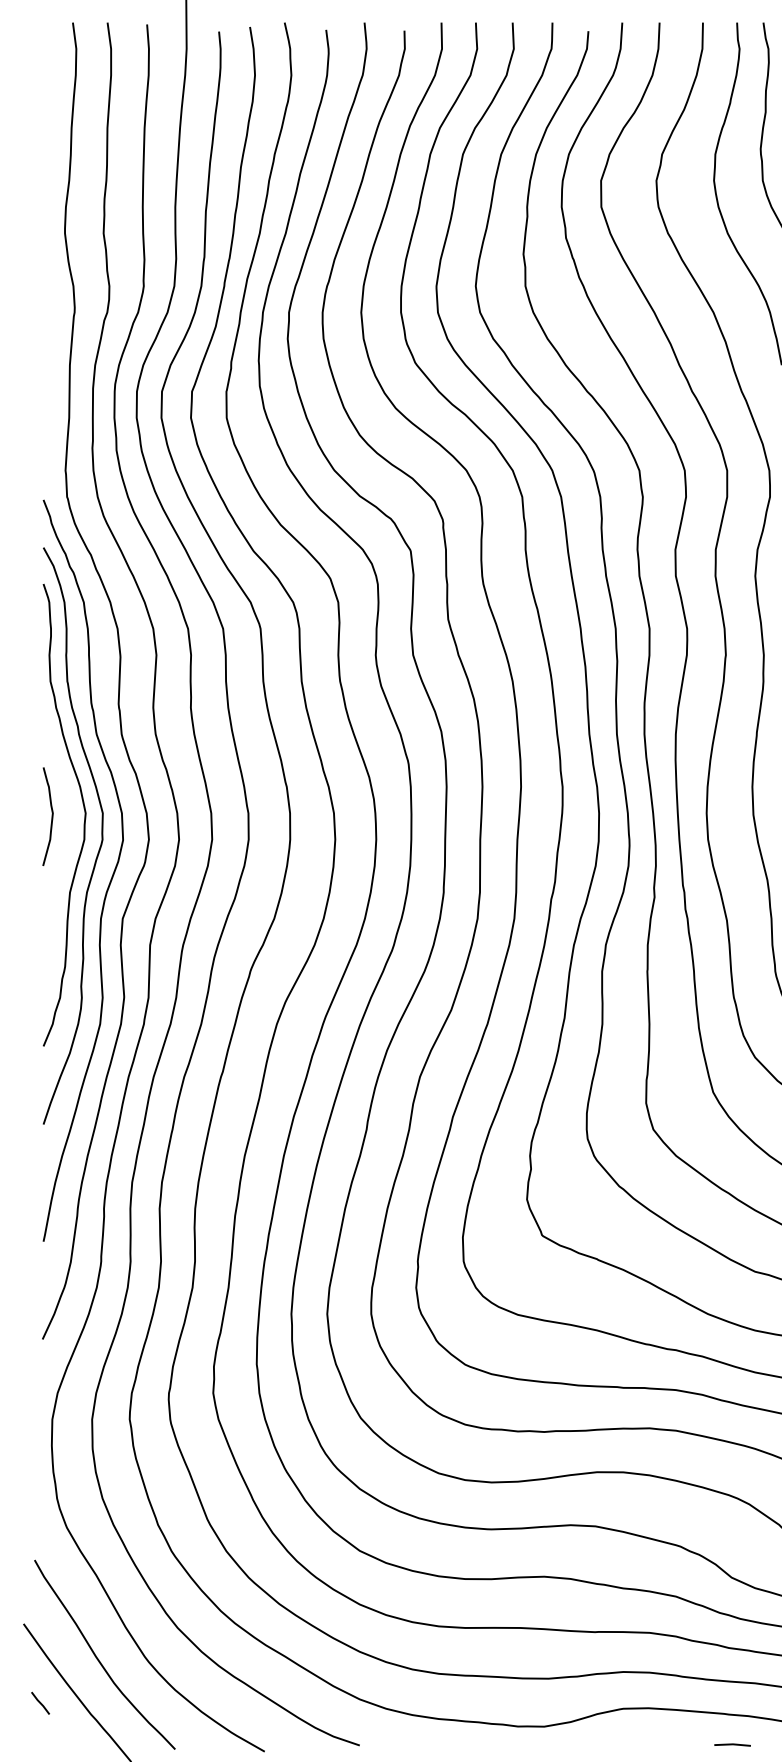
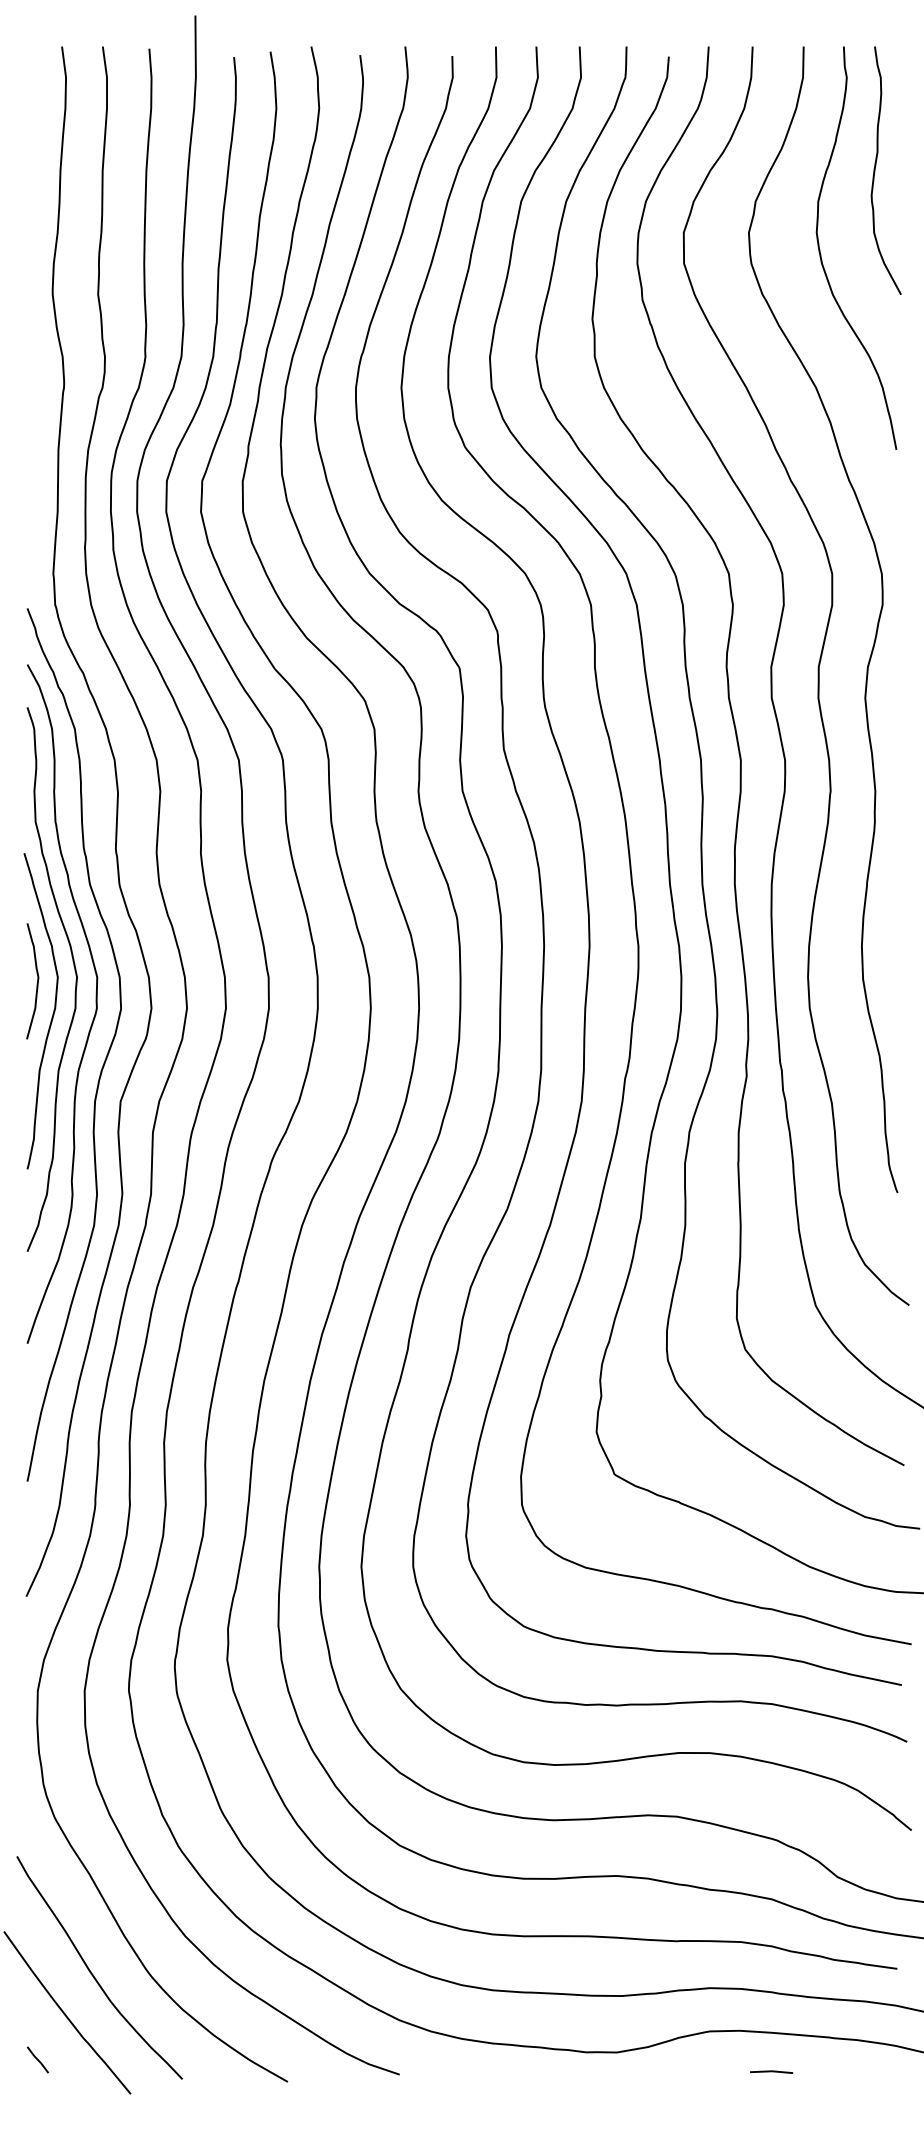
curve: (64, 844) -> (52, 1013), added
line: (40, 1702) -> (37, 2059), moved
line: (732, 1744) -> (771, 2071), moved

